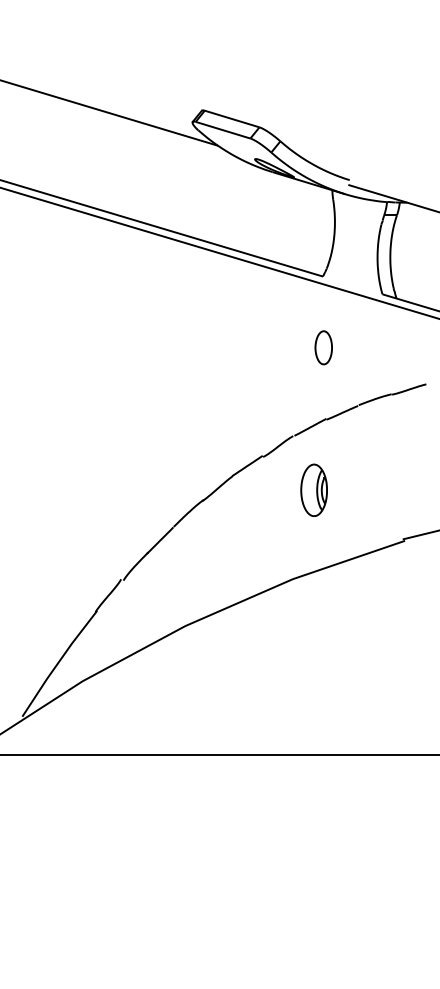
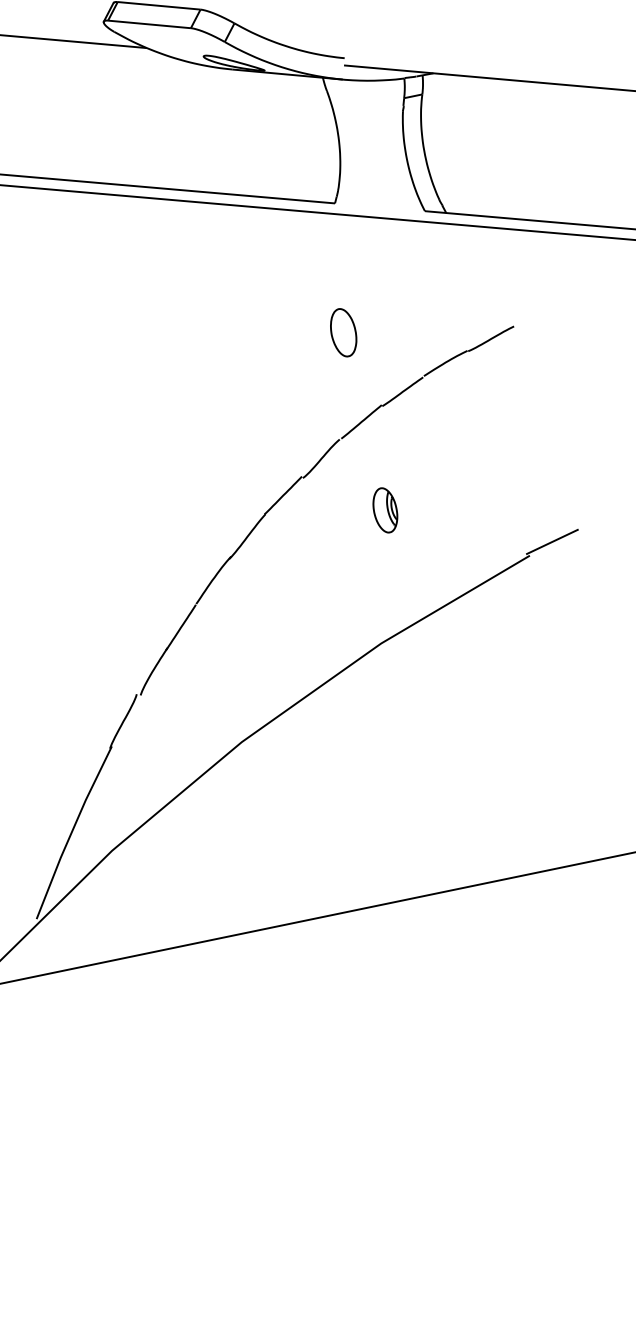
part: (323, 347) -> (343, 332), moved
part: (313, 489) -> (384, 509), size x0.6

